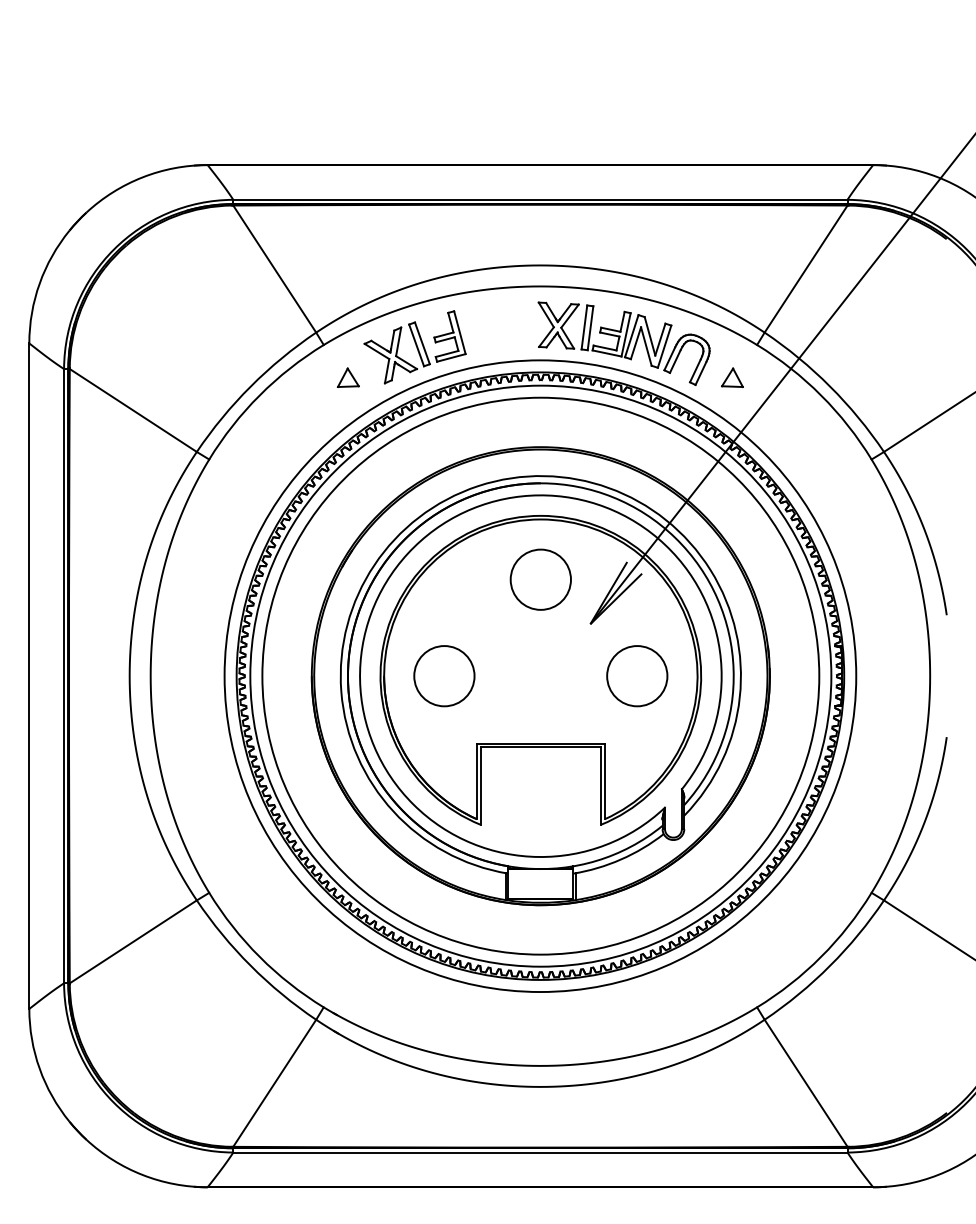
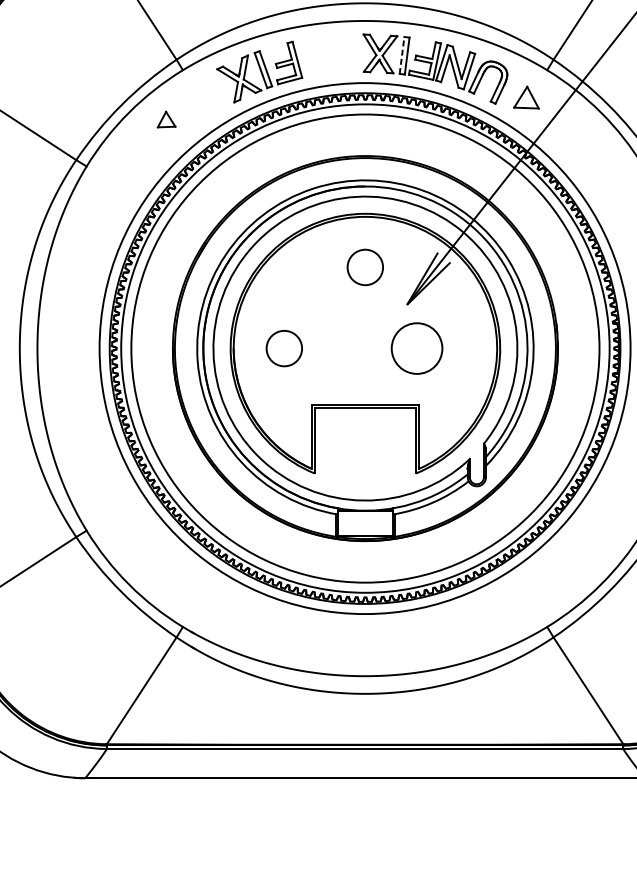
line: (584, 326) -> (402, 54), solid -> dashed
part: (347, 377) -> (165, 119), moved
part: (732, 377) -> (526, 97), size x1.4
circle: (540, 579) -> (365, 267), size x0.7
circle: (444, 676) -> (284, 348), size x0.7
circle: (637, 676) -> (417, 348), moved

